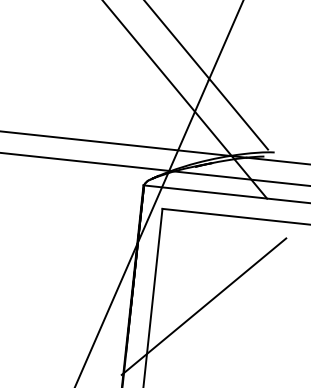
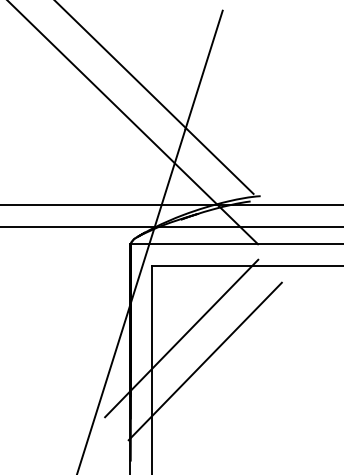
line: (183, 281) -> (181, 338), added

